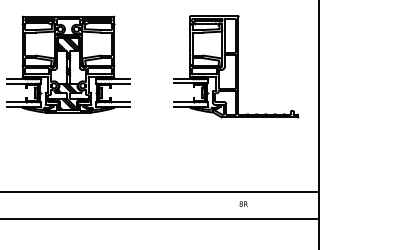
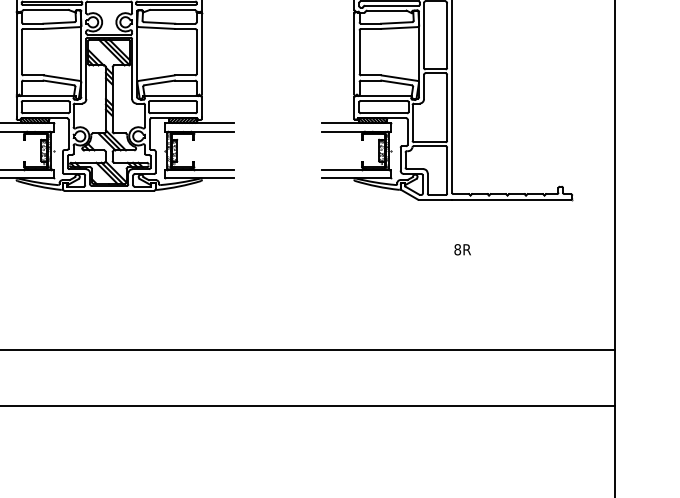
text: (243, 203) -> (462, 248), moved

